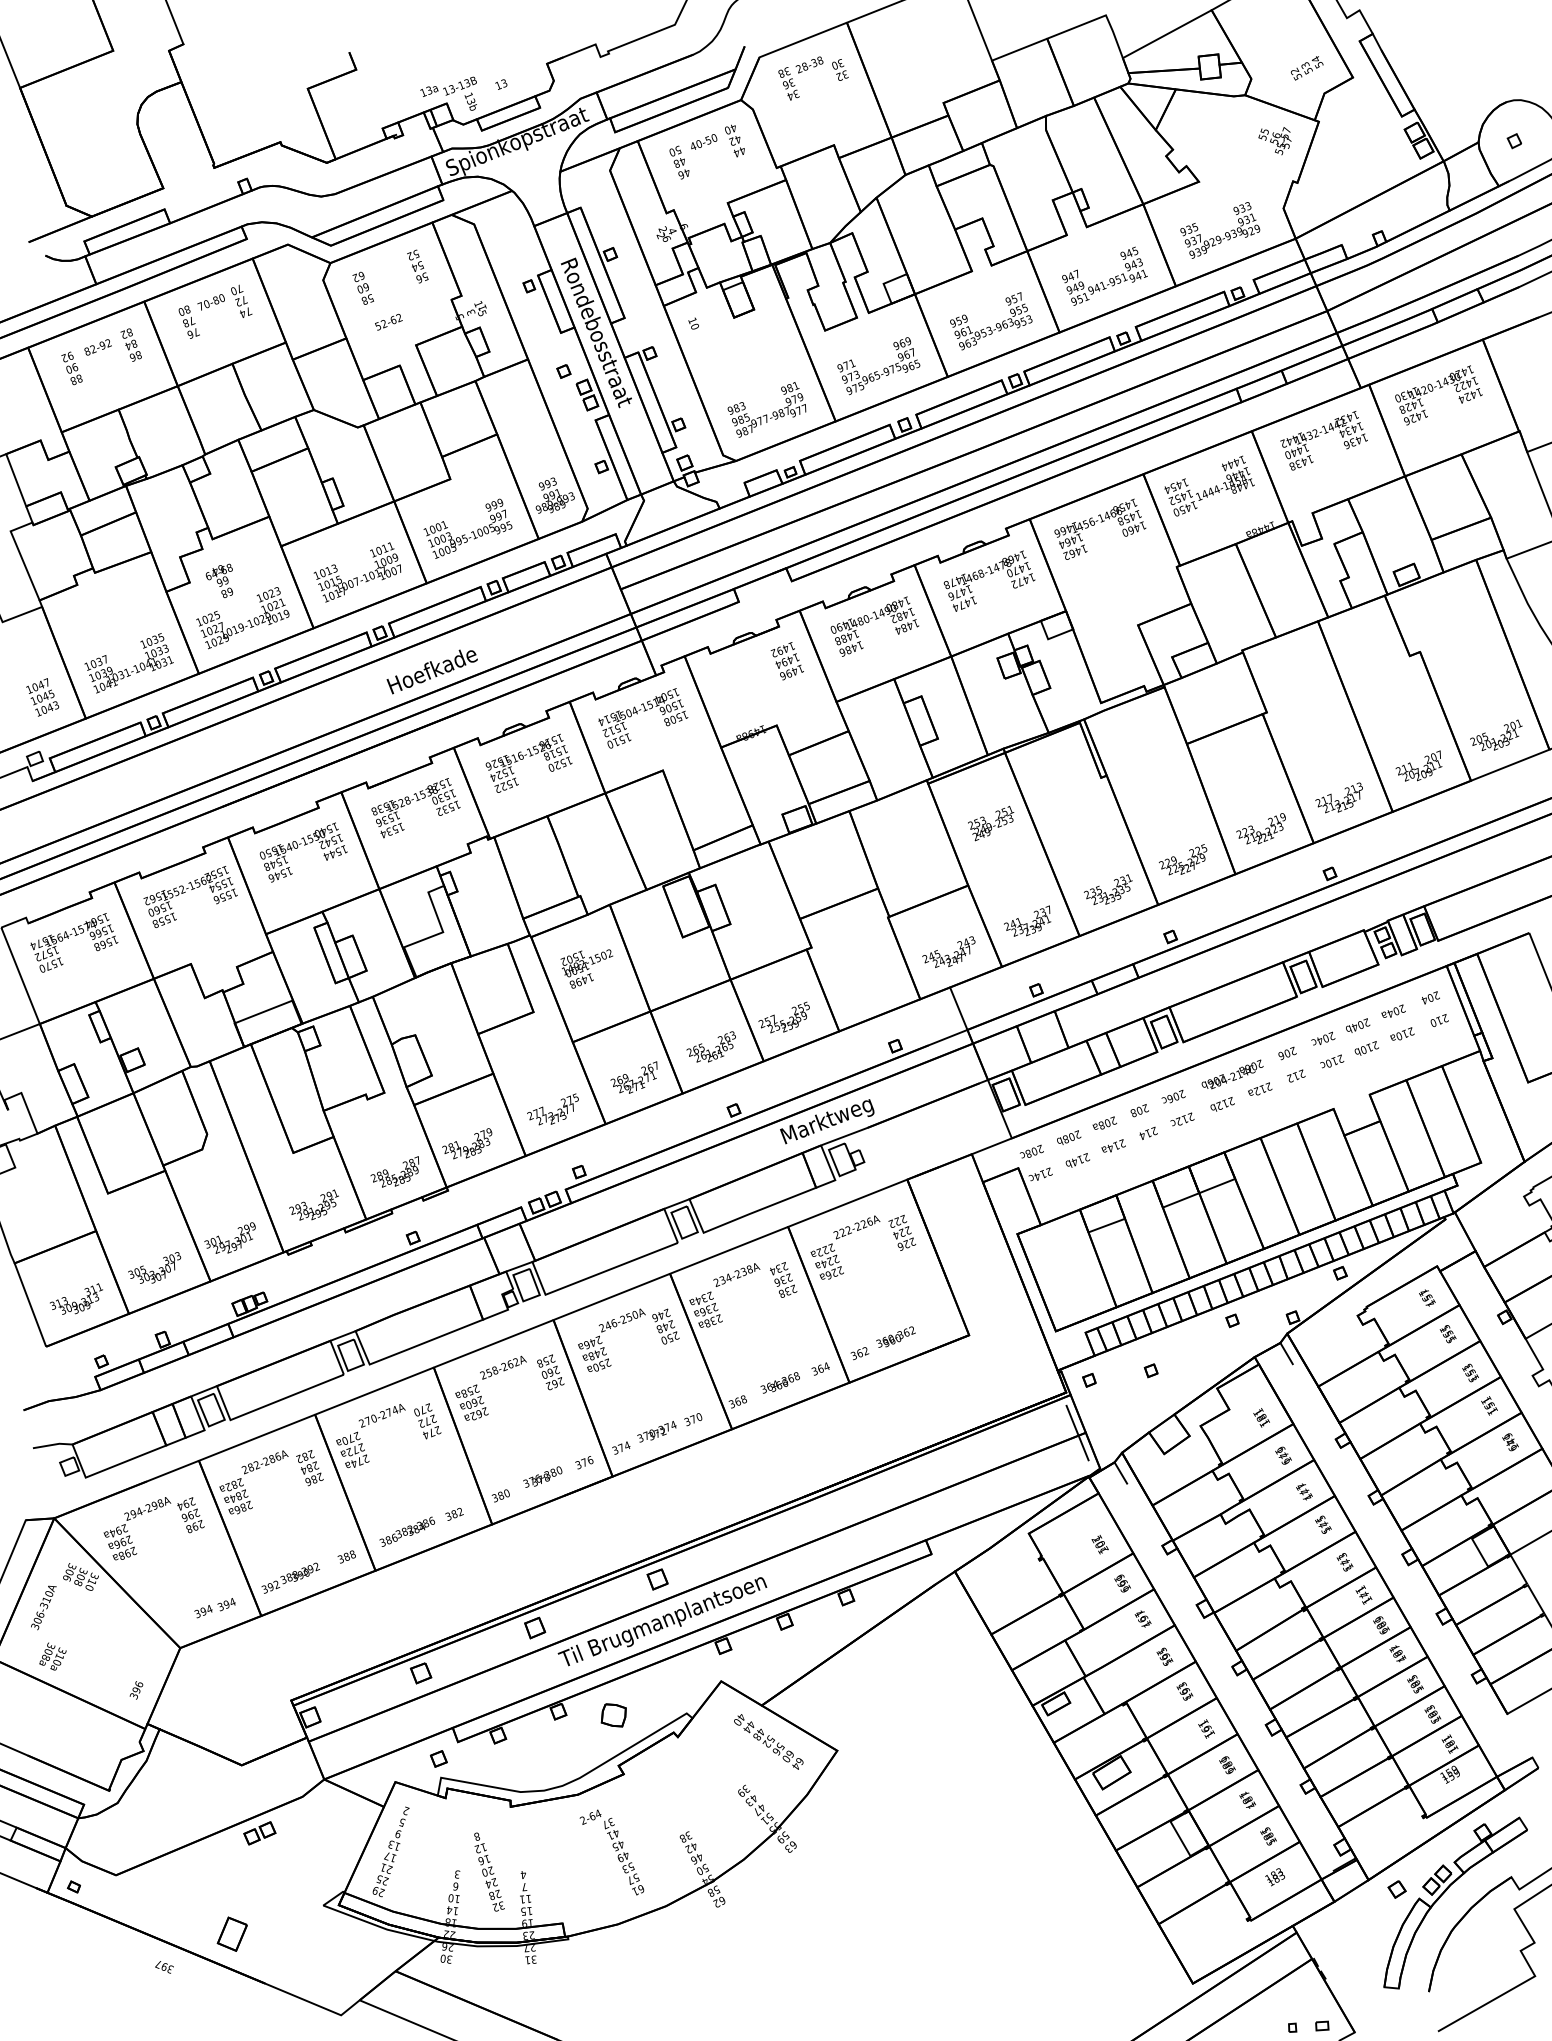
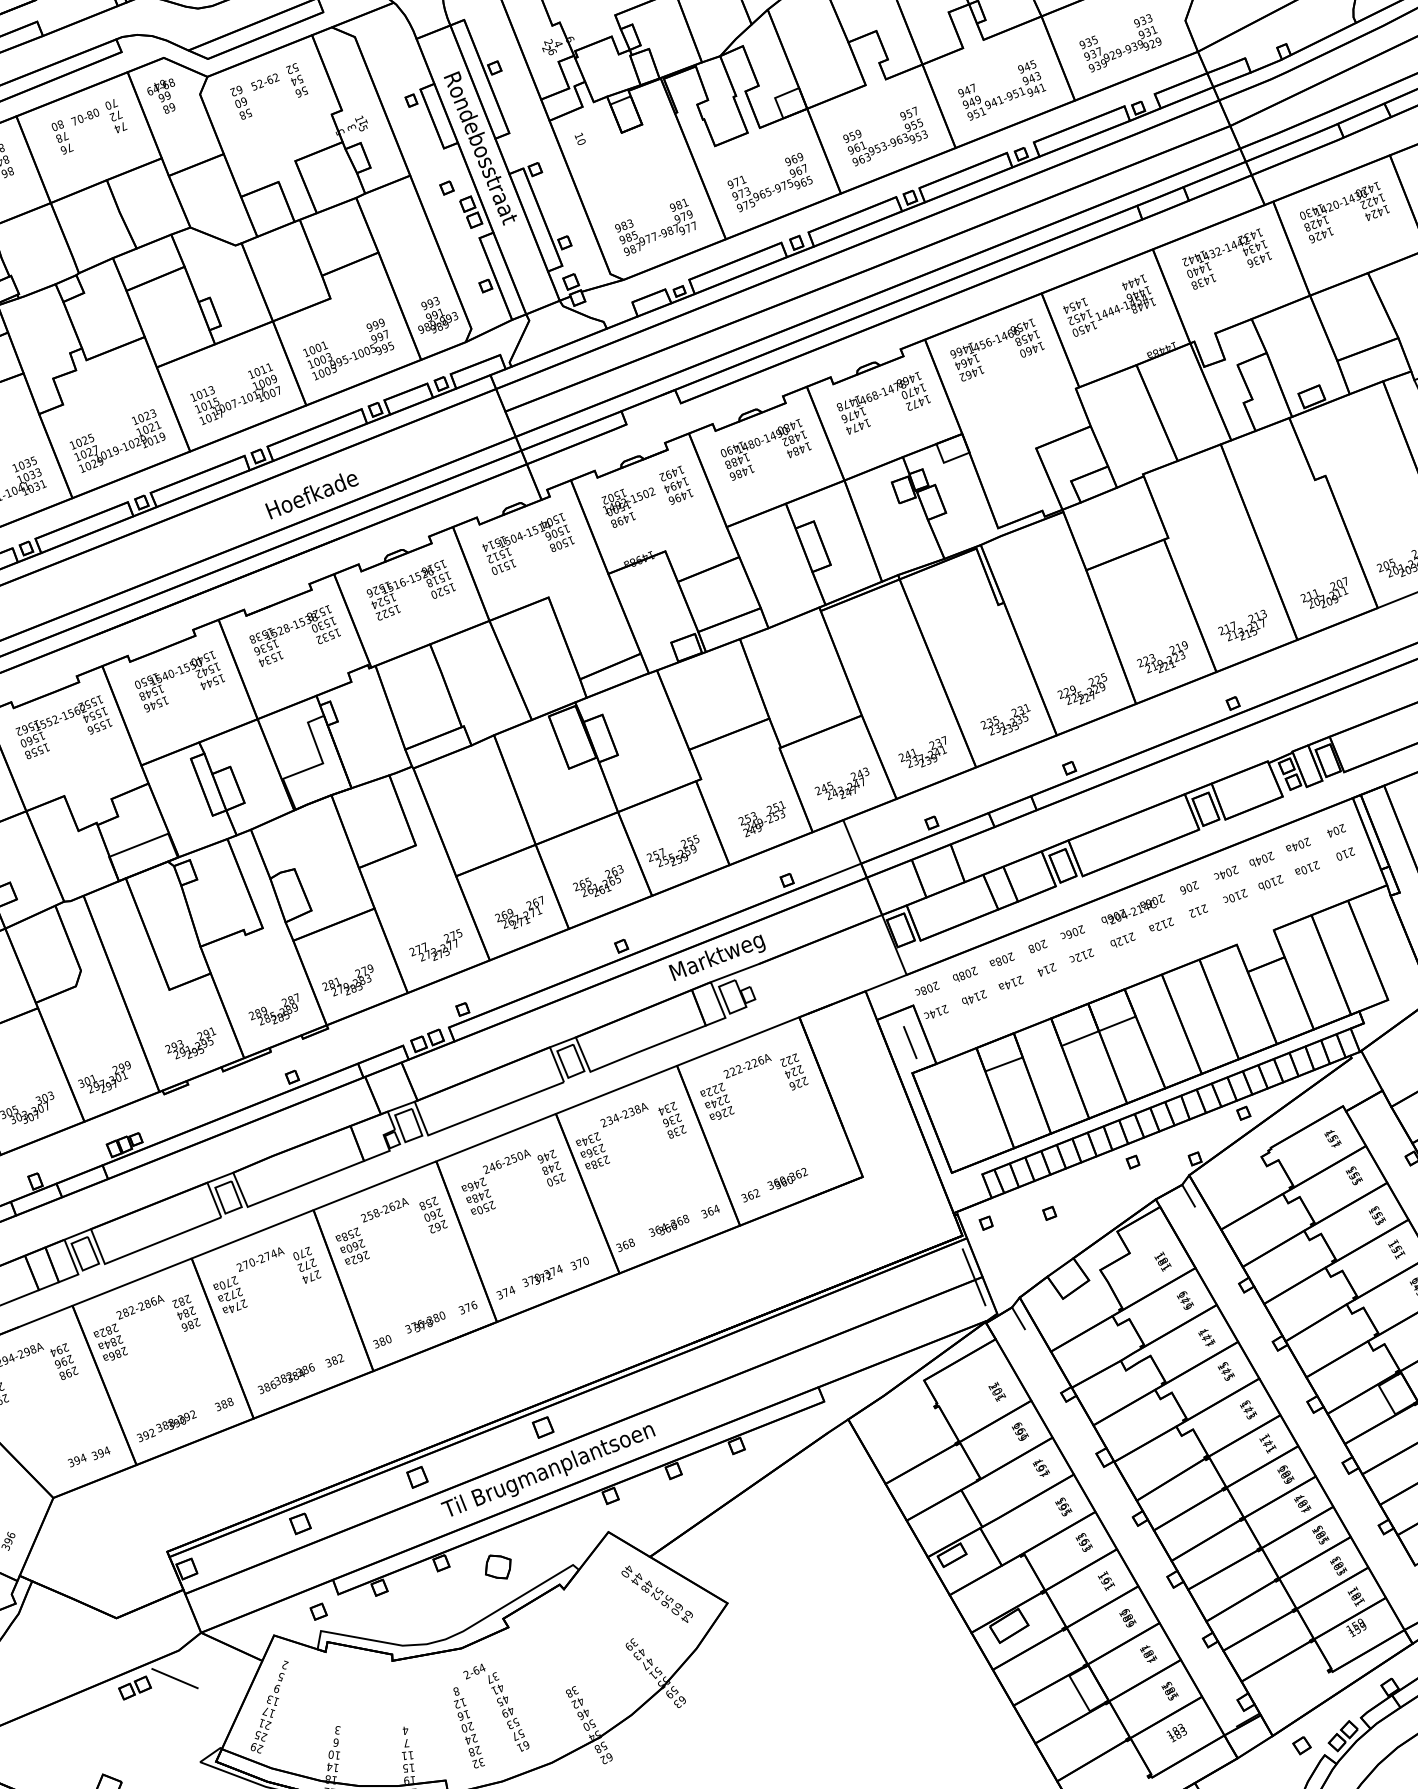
text: (388, 322) -> (264, 82), moved
text: (218, 580) -> (160, 95), moved
text: (991, 823) -> (762, 819), moved
text: (586, 968) -> (628, 507), moved
line: (1015, 1204) -> (910, 1042), added
line: (298, 1823) -> (174, 1677), added
text: (489, 1871) -> (469, 1727), moved

